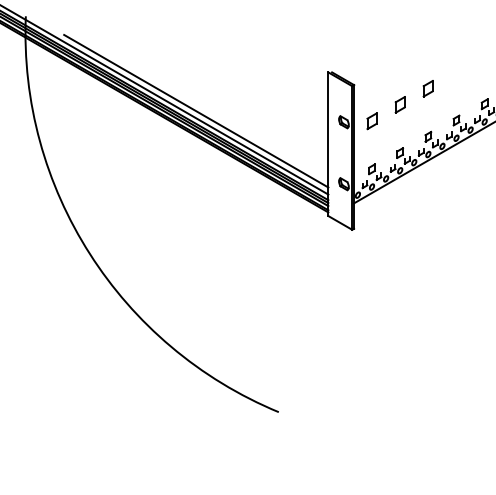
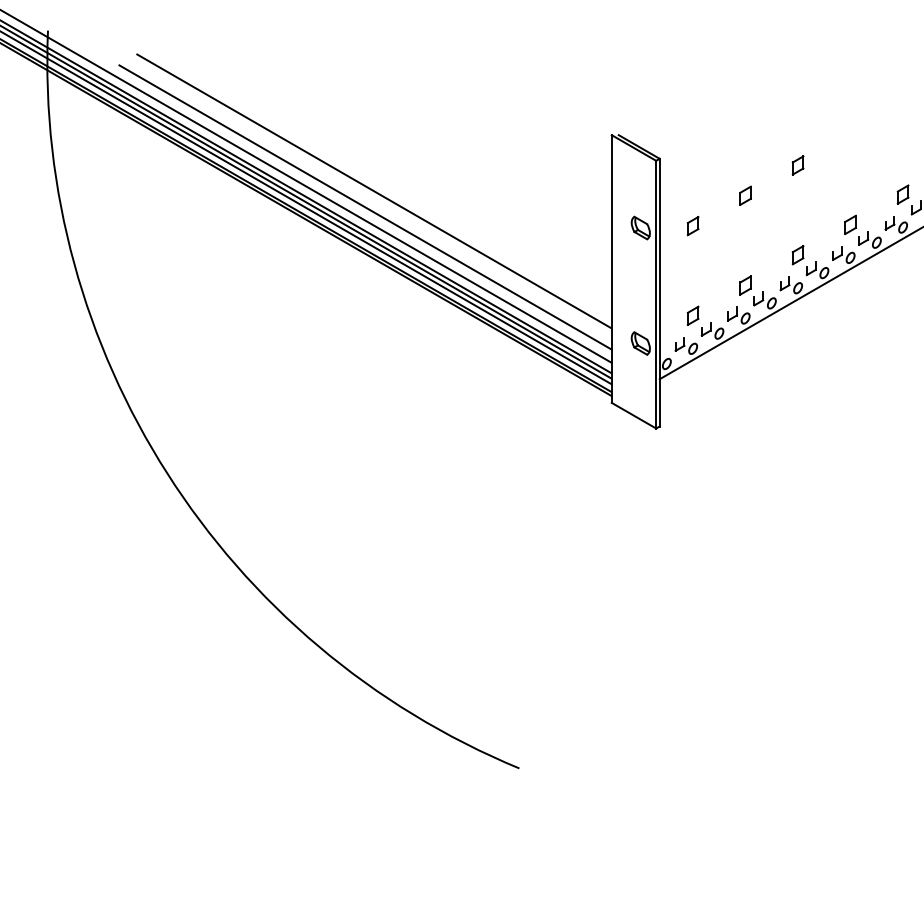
part: (428, 88) -> (798, 165), size x0.62
line: (200, 102) -> (373, 191), added
part: (399, 104) -> (744, 194), size x0.62
part: (371, 120) -> (692, 224), size x0.62

